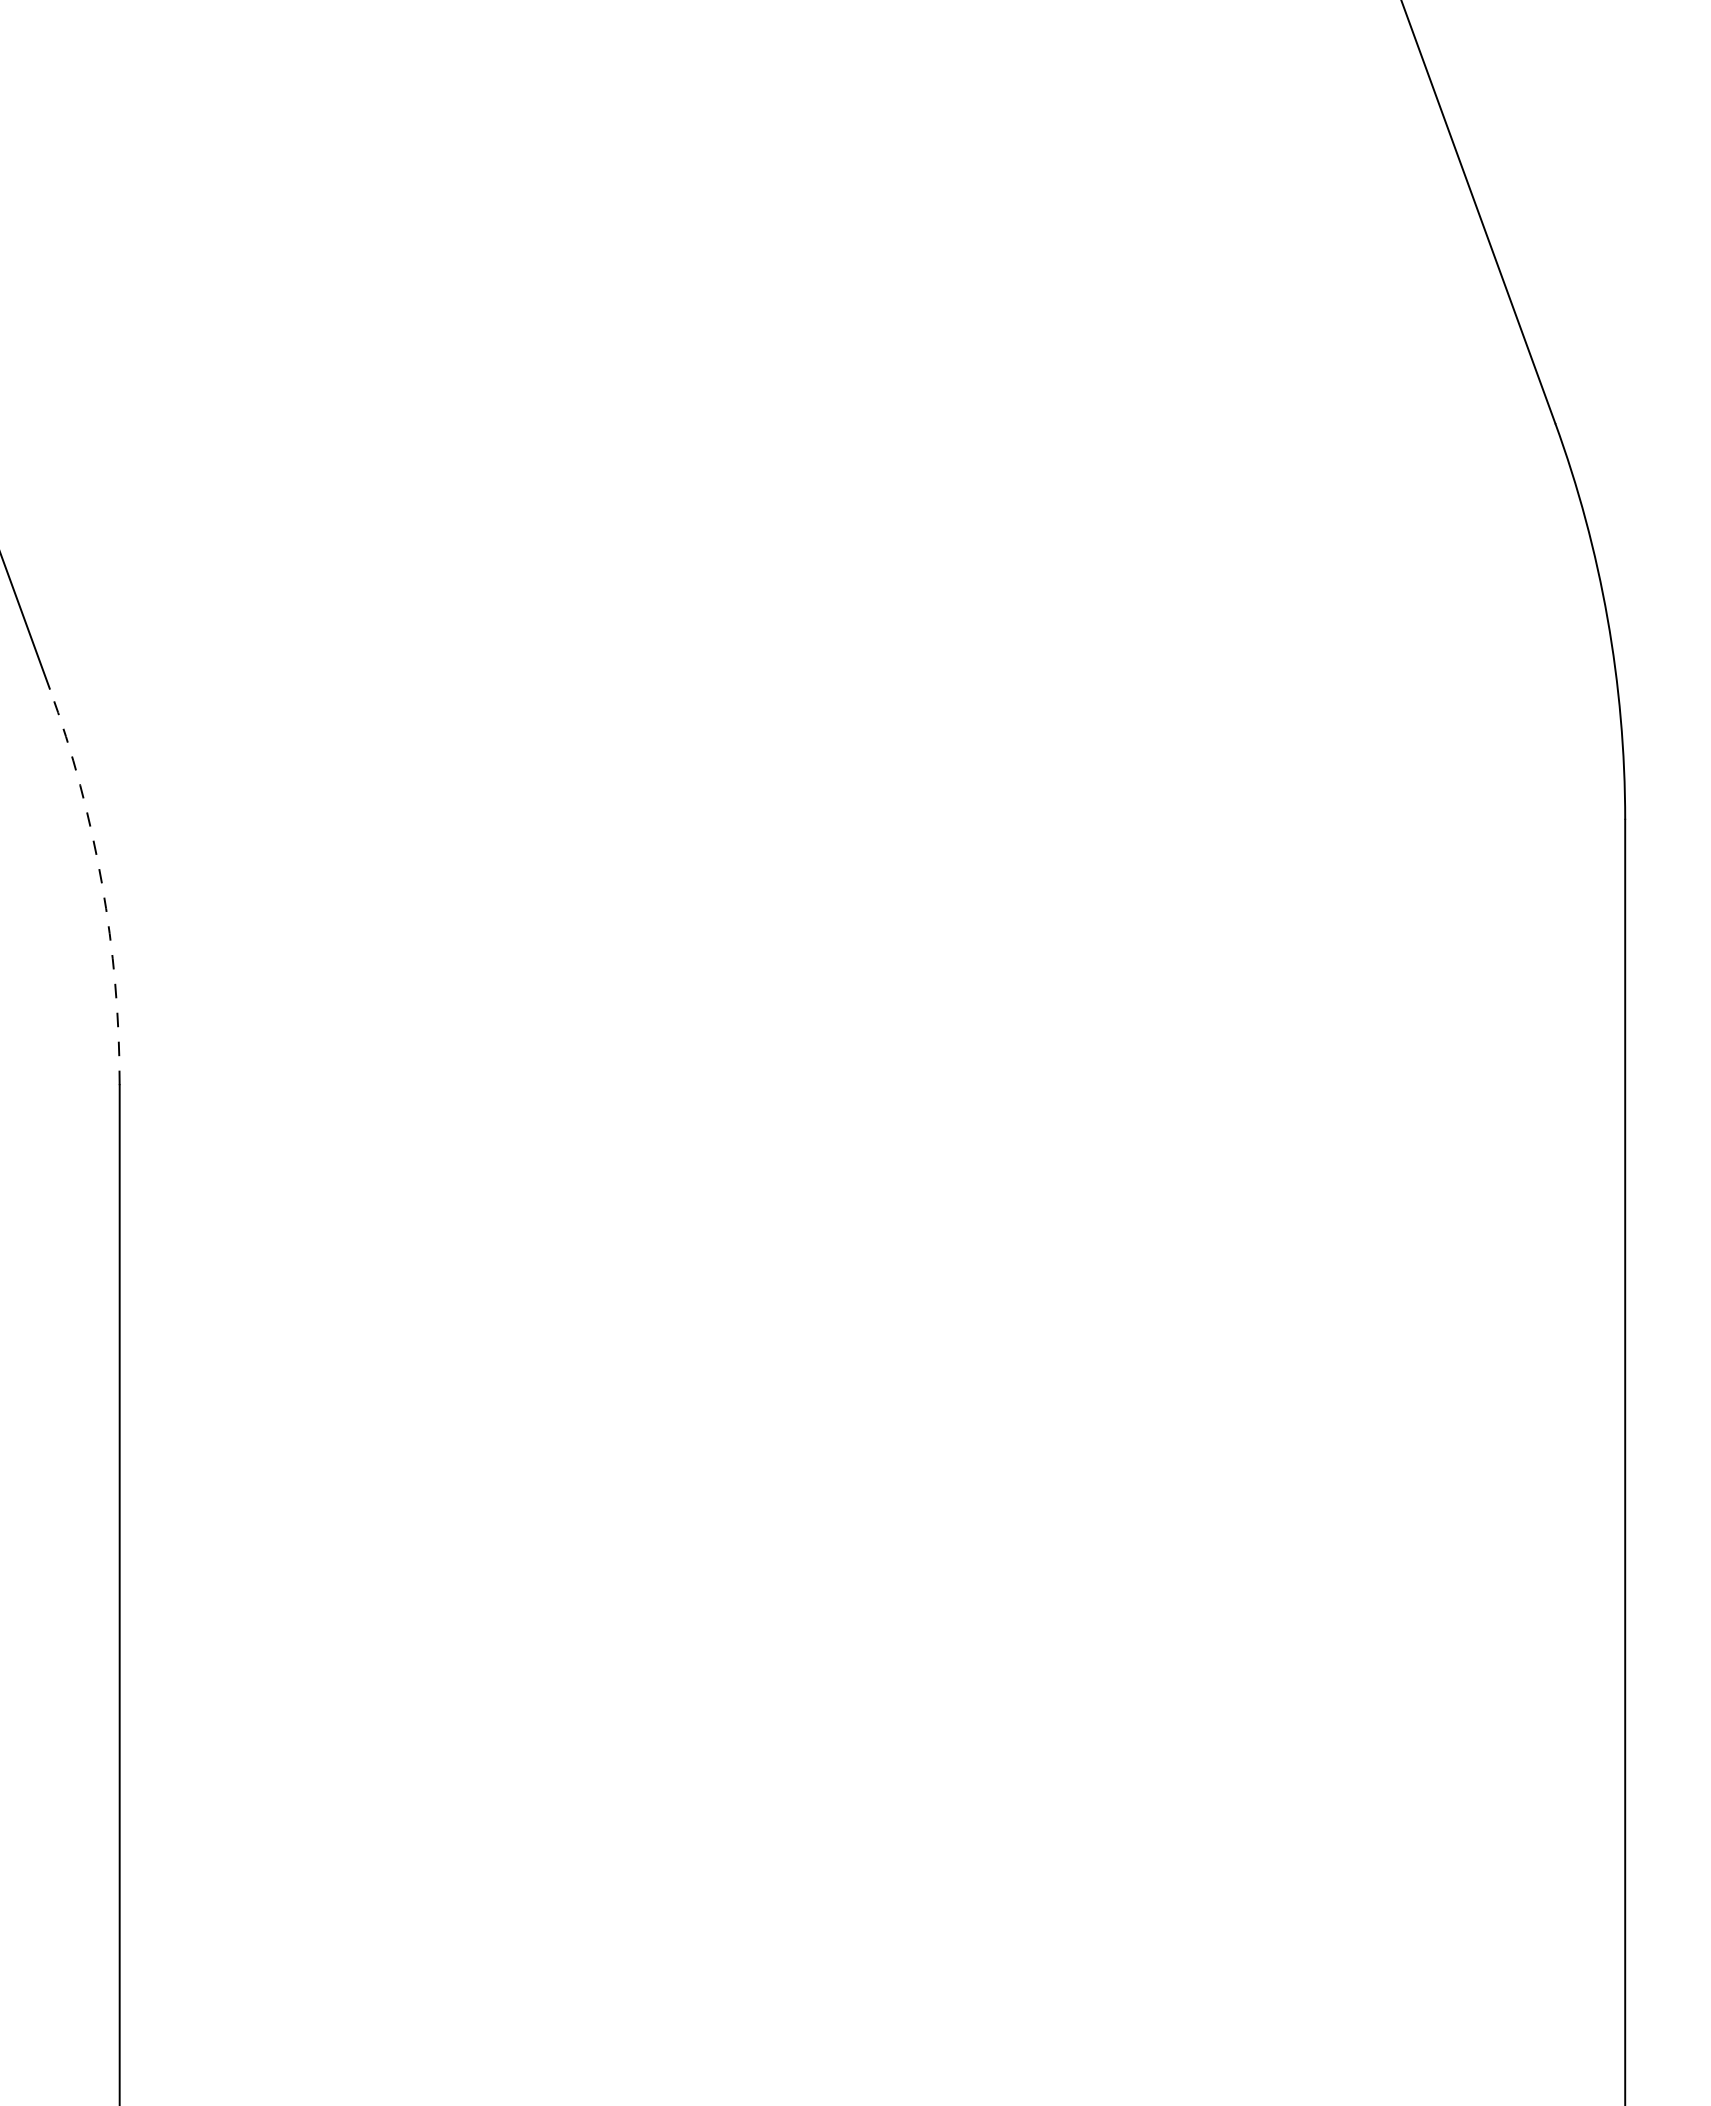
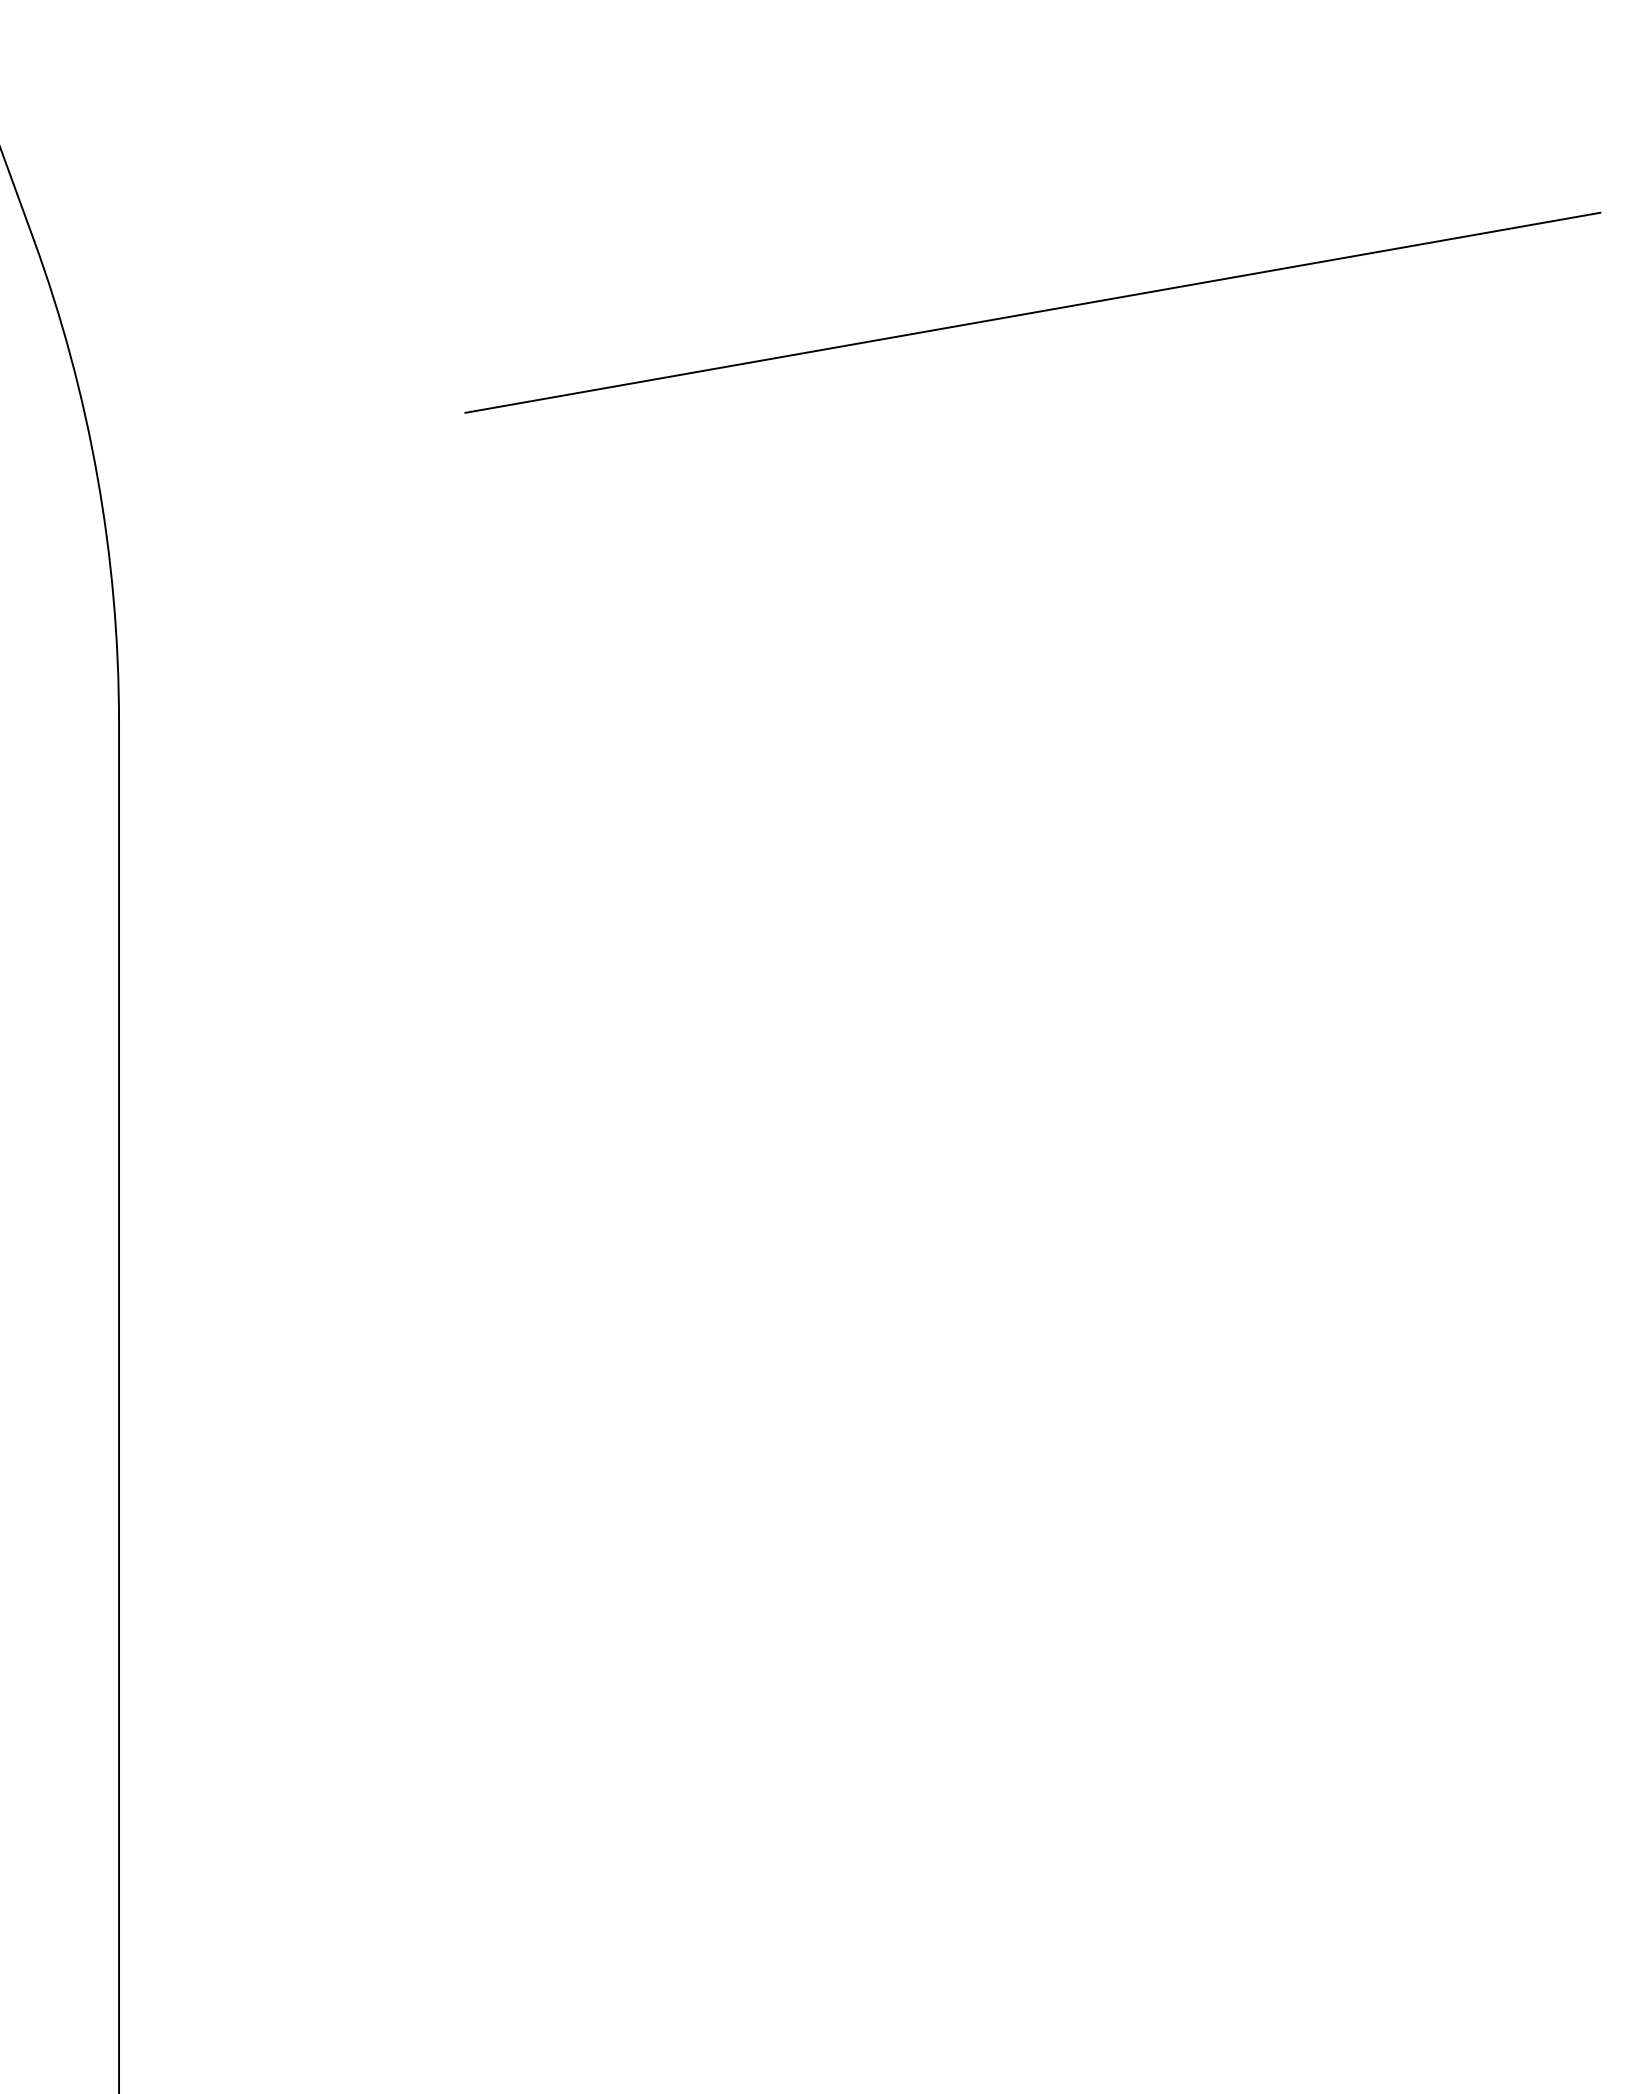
line: (871, 747) -> (1031, 312), added
arc: (102, 883) -> (98, 477), dashed -> solid

